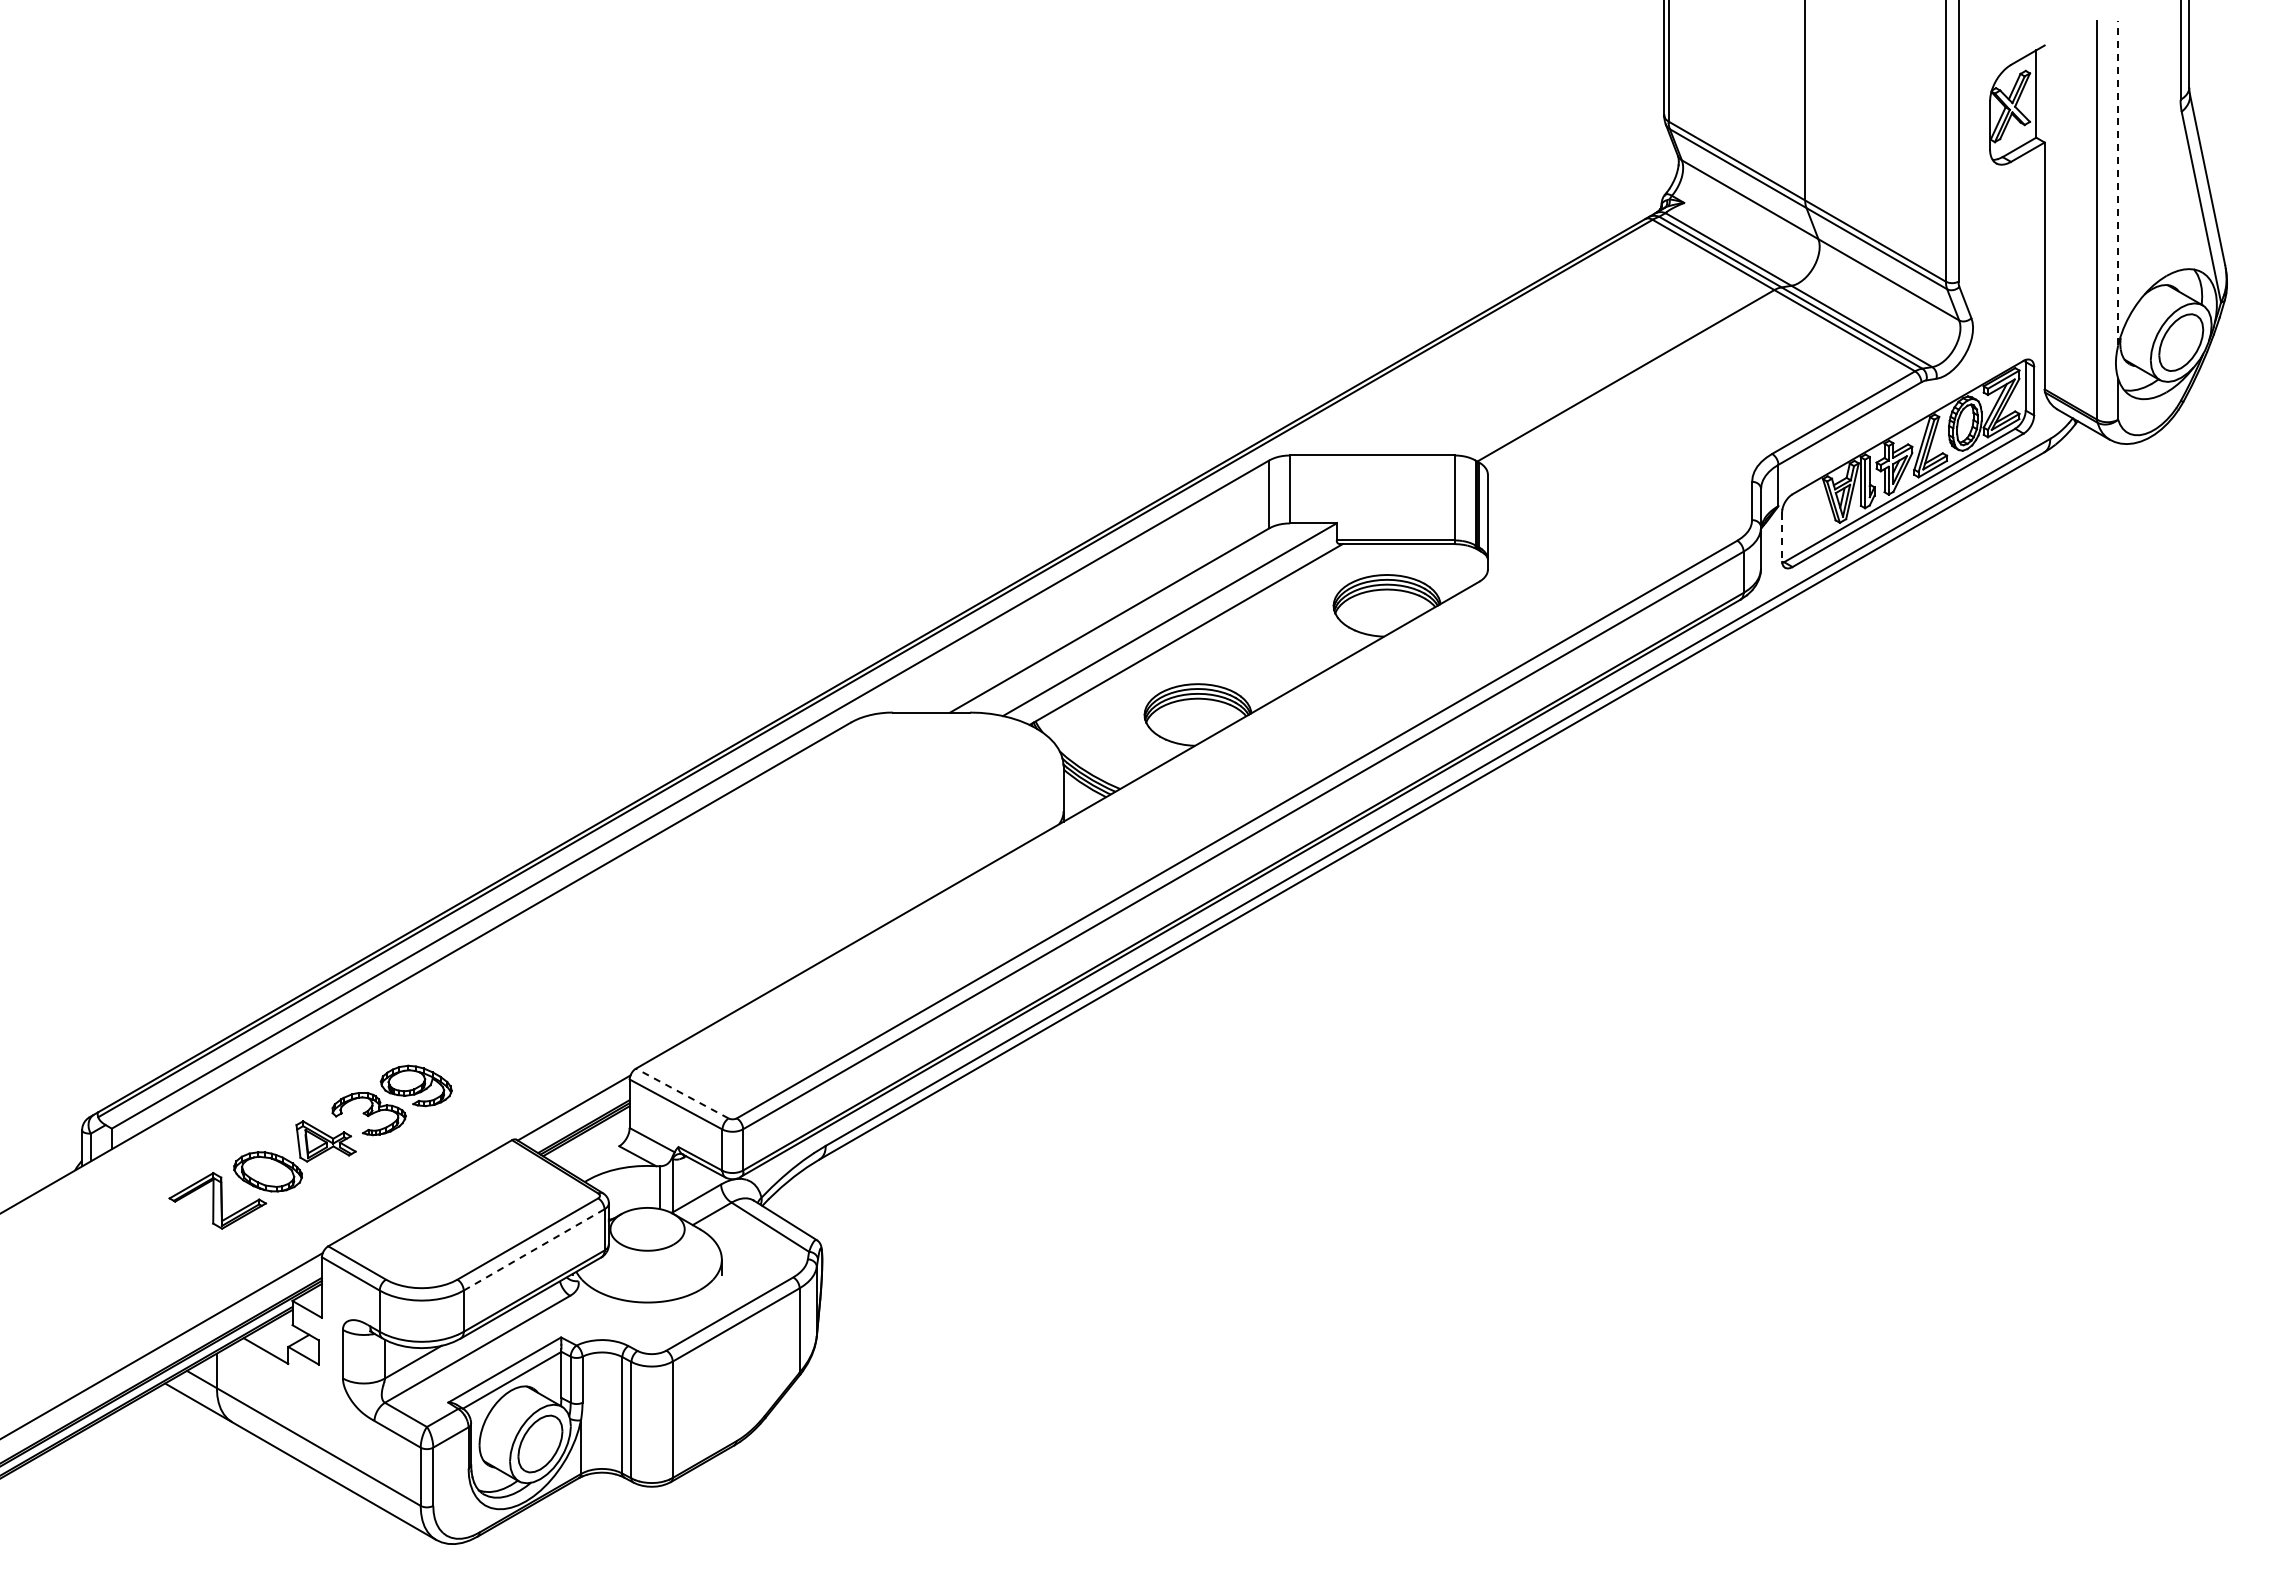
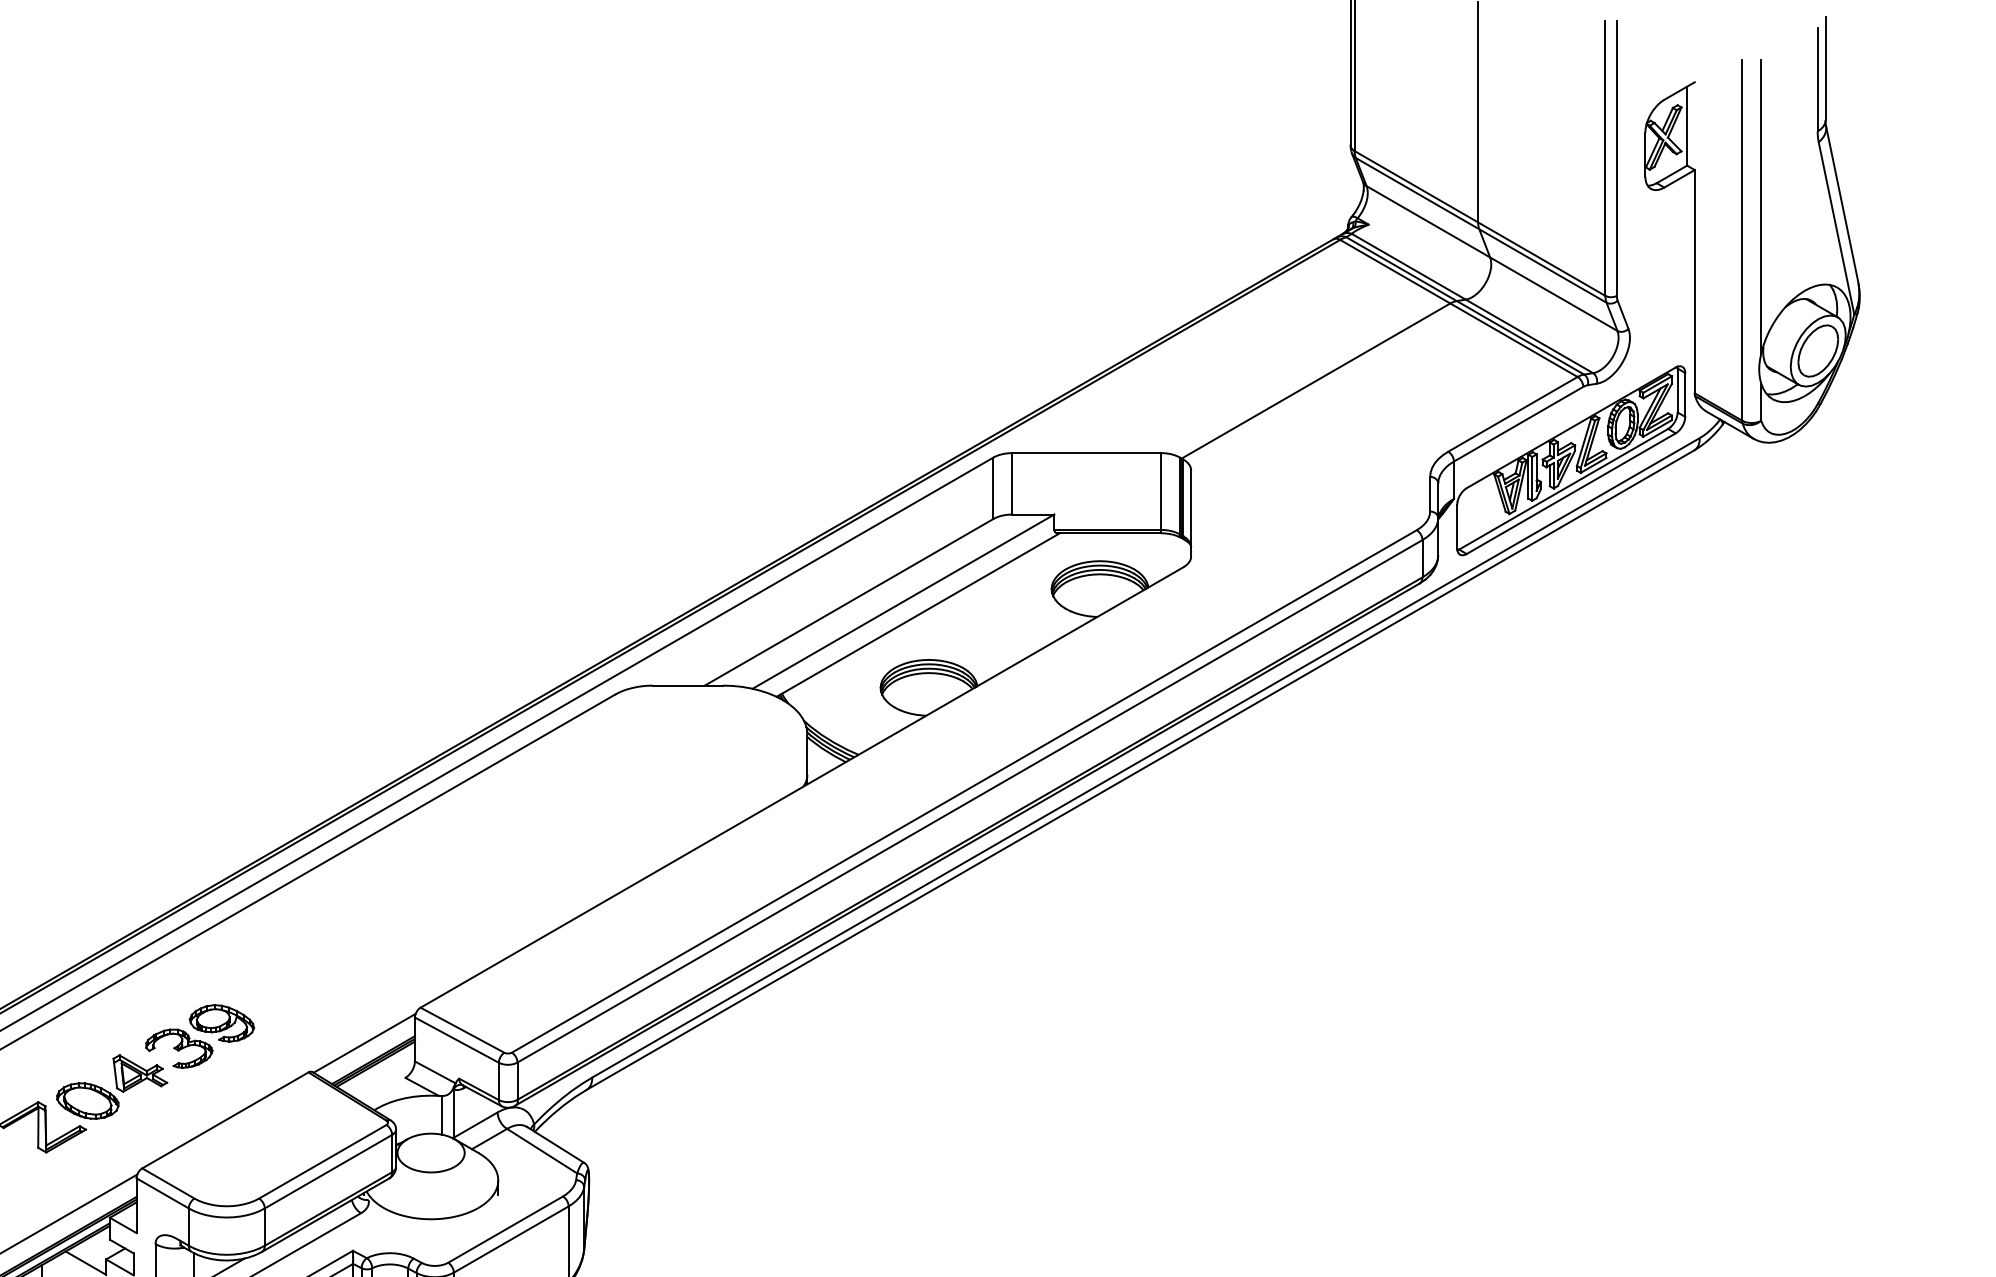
line: (2118, 182) -> (1761, 206), dashed -> solid
line: (1782, 537) -> (1457, 527), dashed -> solid
line: (682, 1093) -> (462, 1030), dashed -> solid
line: (534, 1249) -> (328, 1171), dashed -> solid

